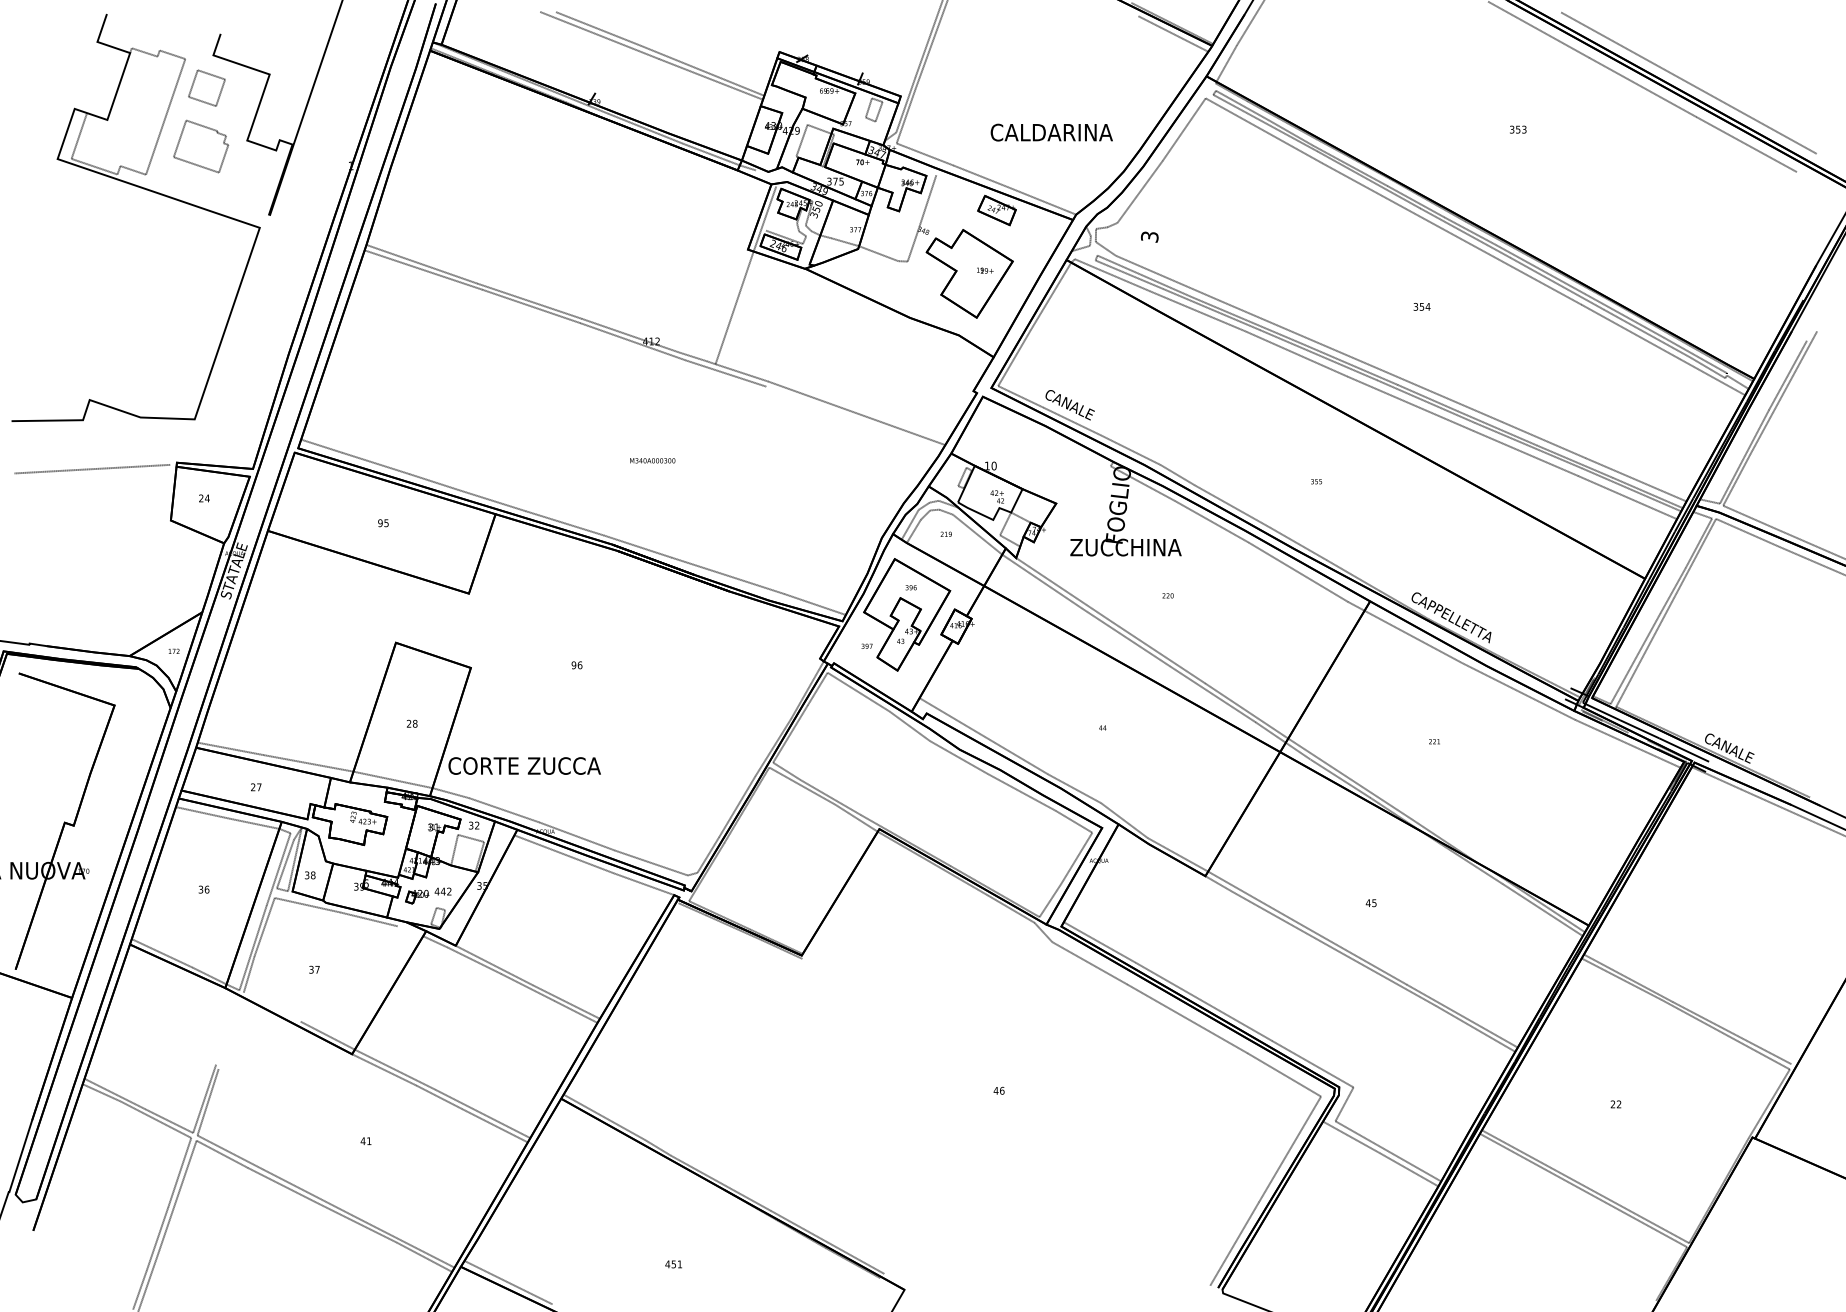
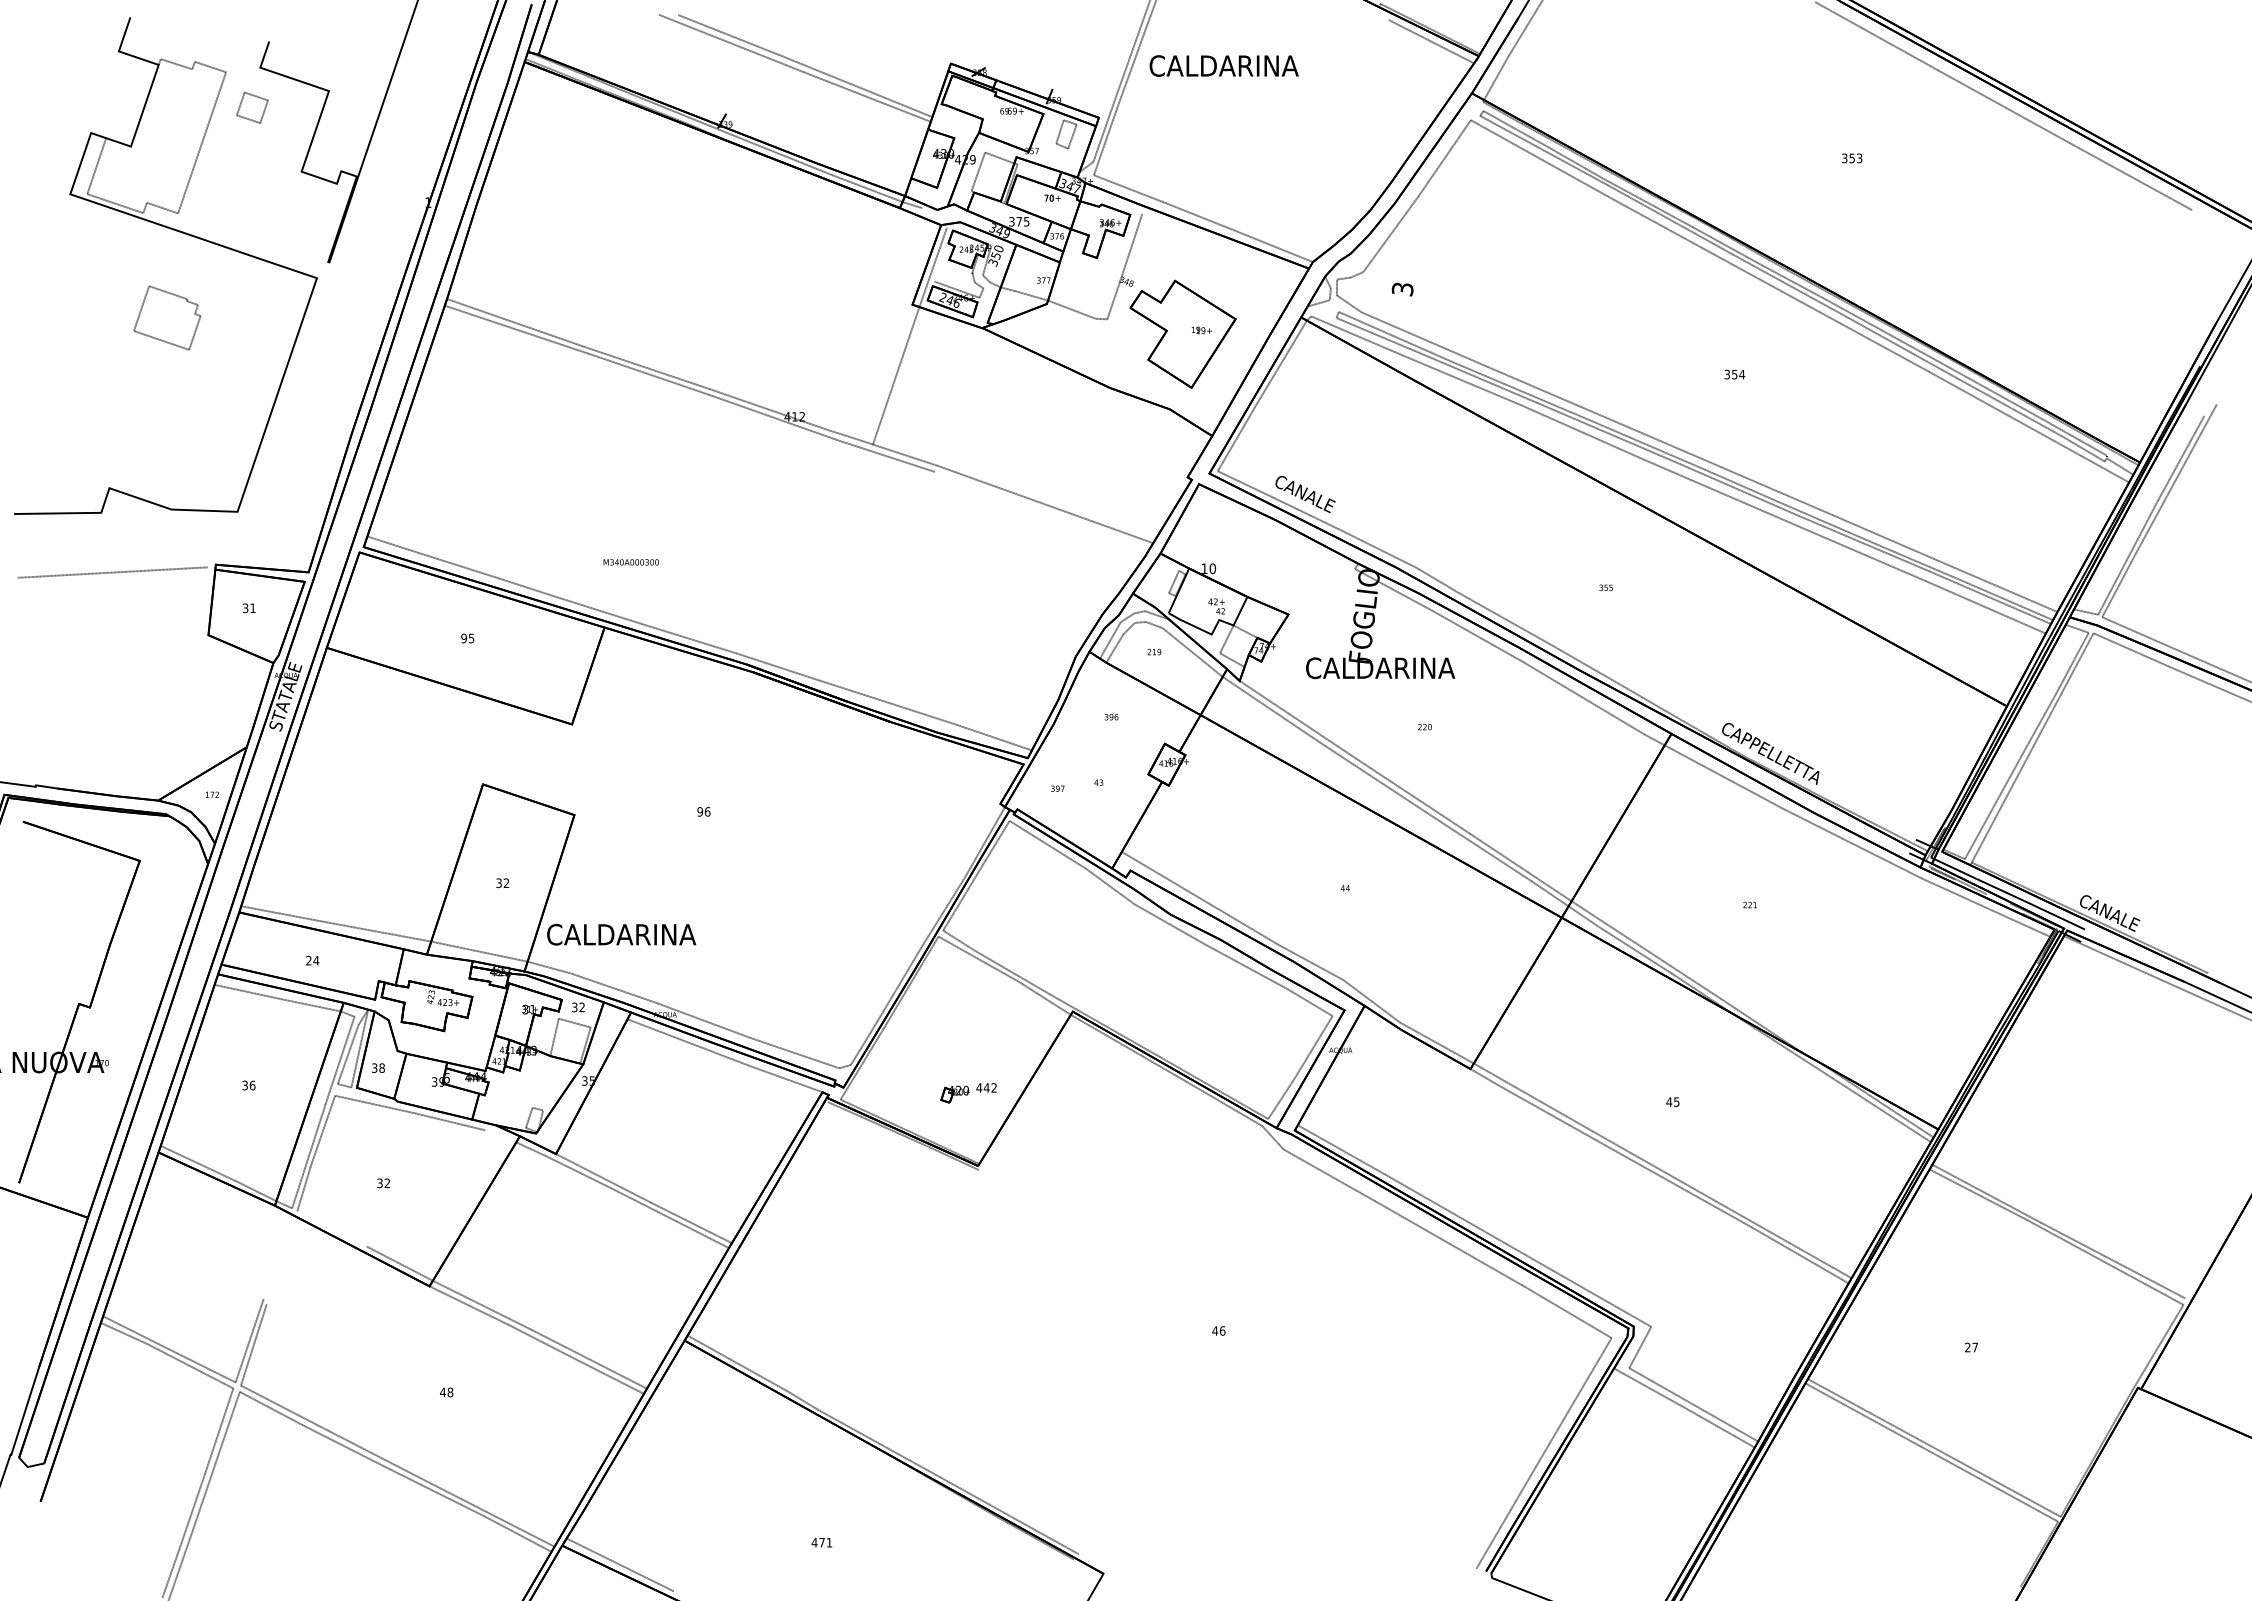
line: (1689, 83) -> (2060, 101), removed
part: (206, 87) -> (252, 107), size x0.7
text: (1051, 132) -> (1223, 65), moved
part: (201, 146) -> (167, 317), moved
part: (997, 210) -> (1216, 256), removed
text: (652, 460) -> (630, 562), moved
text: (204, 498) -> (249, 608), 24 -> 31
text: (1131, 547) -> (1380, 668), ZUCCHINA -> CALDARINA
part: (907, 615) -> (1106, 750), removed
text: (411, 724) -> (502, 883), 28 -> 32
text: (531, 765) -> (648, 934), CORTE ZUCCA -> CALDARINA
text: (259, 787) -> (316, 960), 27 -> 24
part: (428, 896) -> (968, 1093), moved
text: (316, 969) -> (386, 1182), 37 -> 32
text: (1618, 1104) -> (1974, 1347), 22 -> 27
text: (369, 1141) -> (450, 1392), 41 -> 48
text: (673, 1264) -> (821, 1542), 451 -> 471

